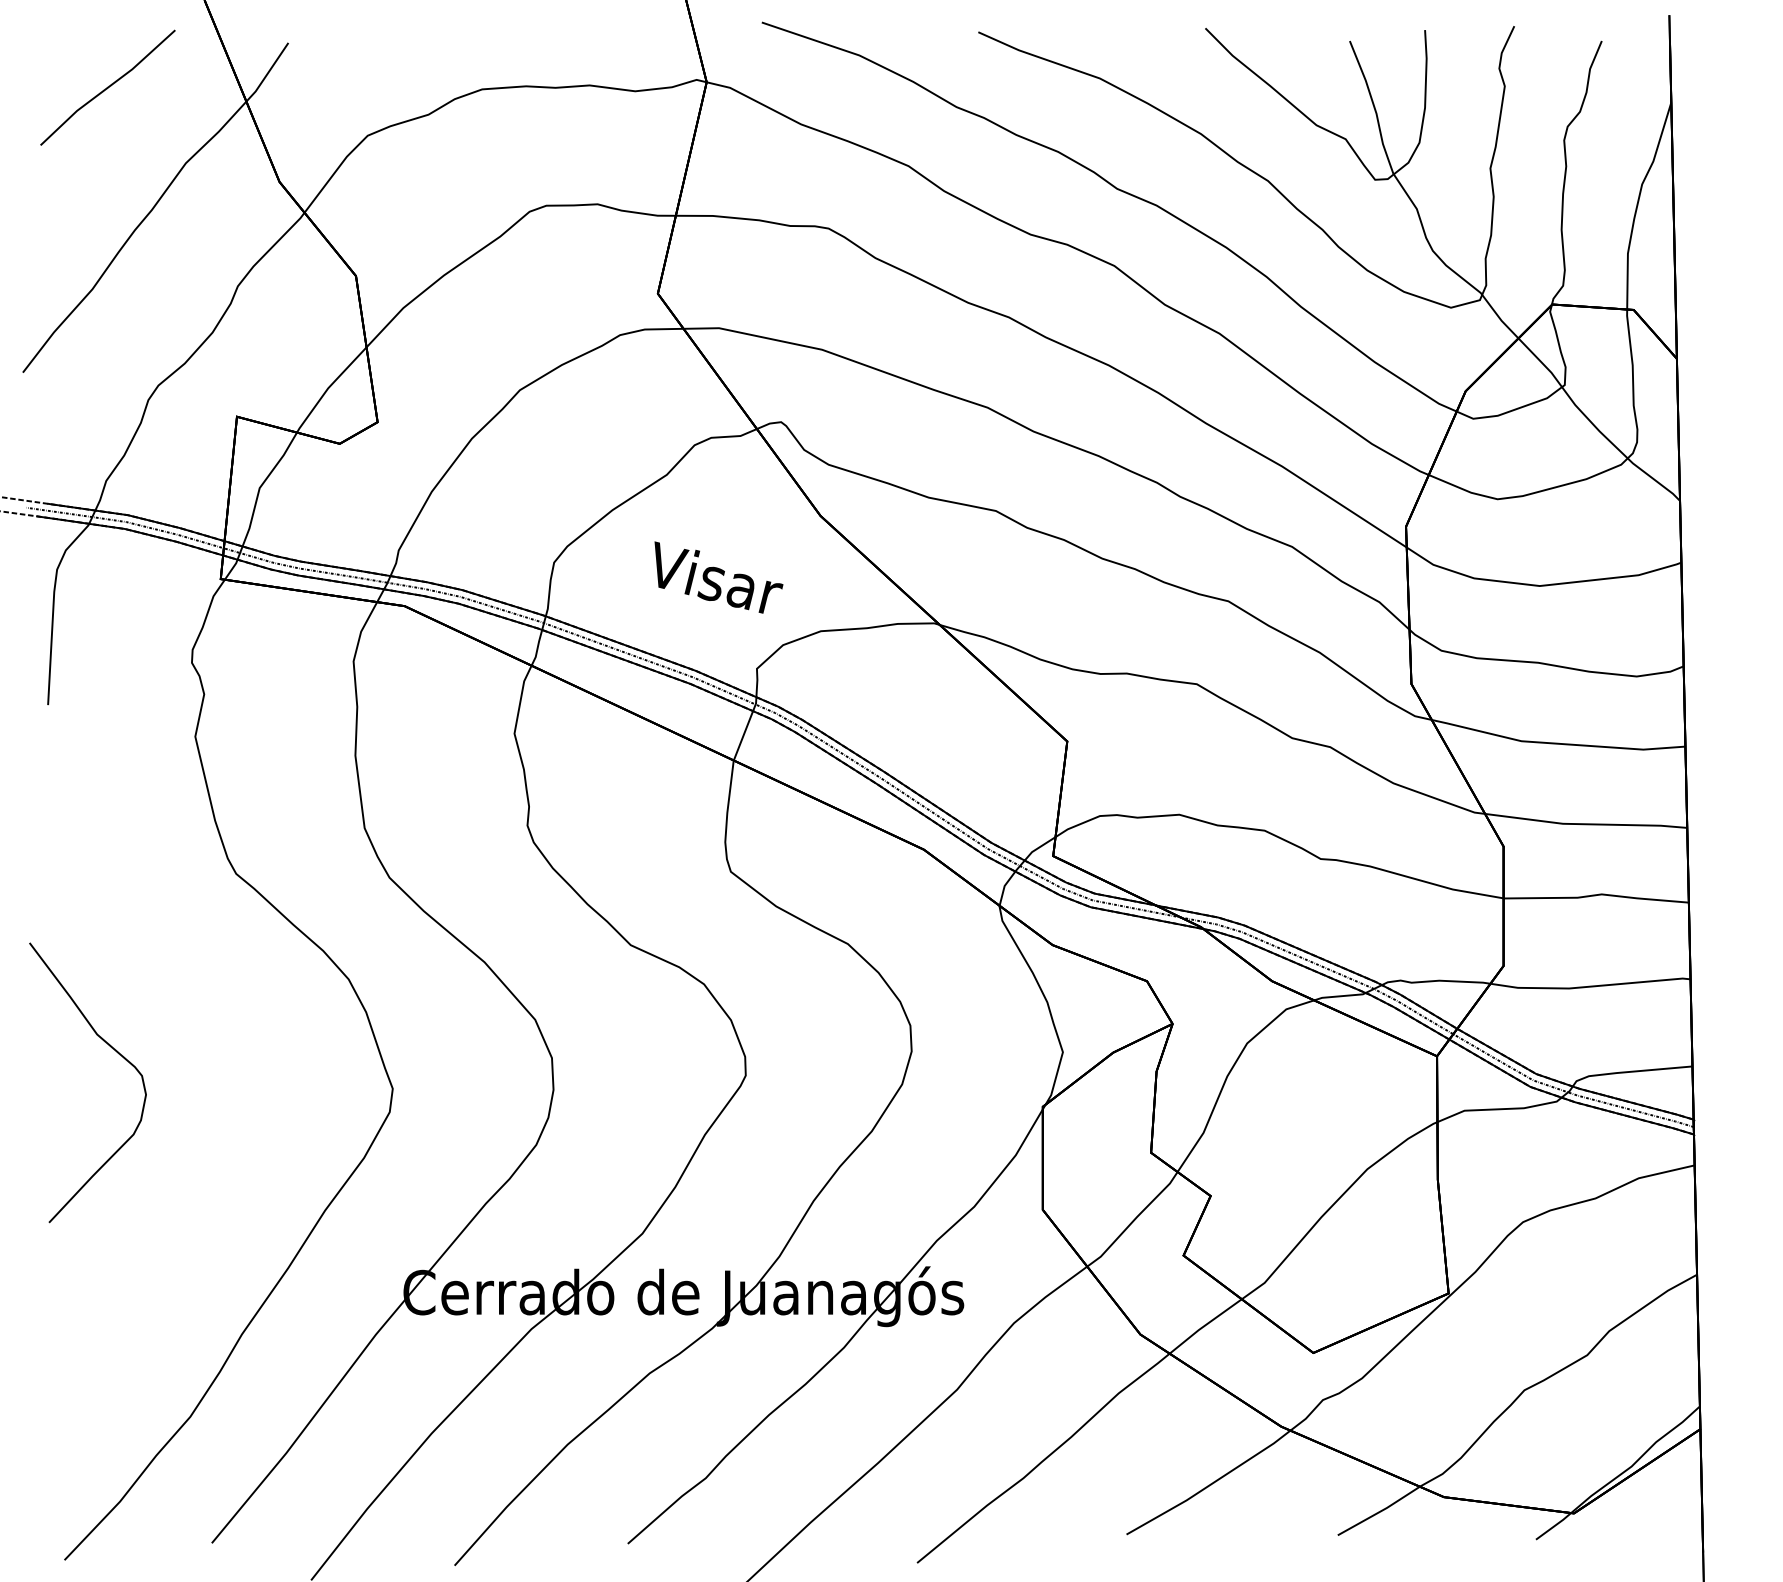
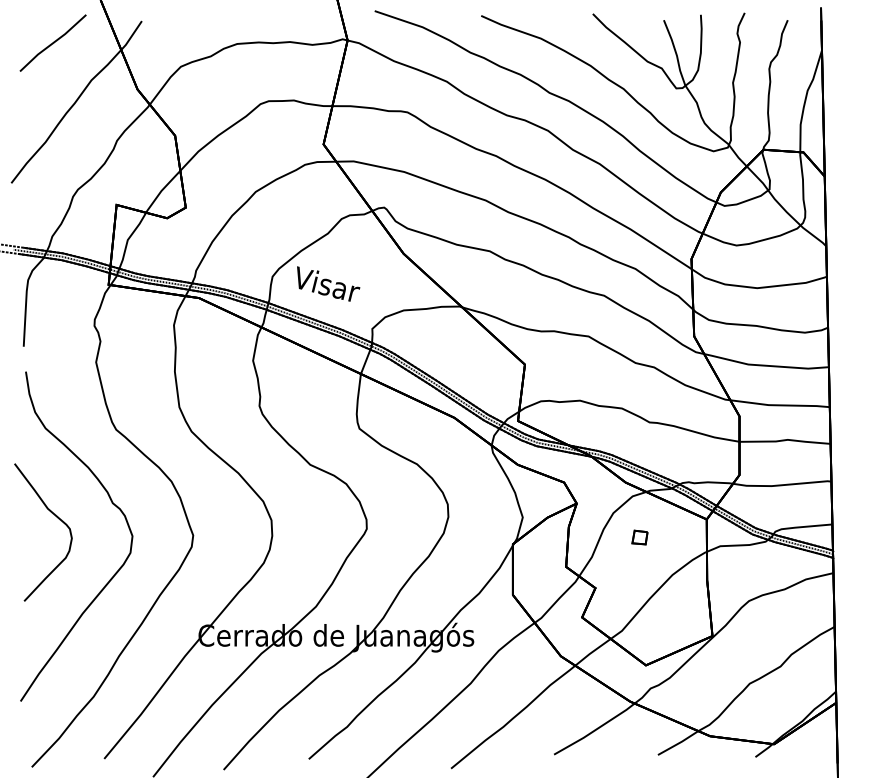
text: (718, 576) -> (328, 283), moved
curve: (226, 1023) -> (111, 503), added
part: (1300, 1092) -> (639, 537), added

